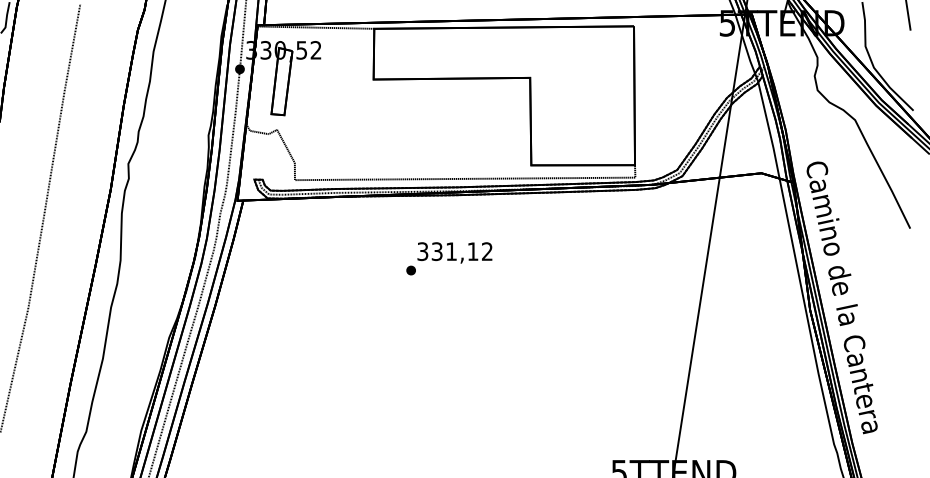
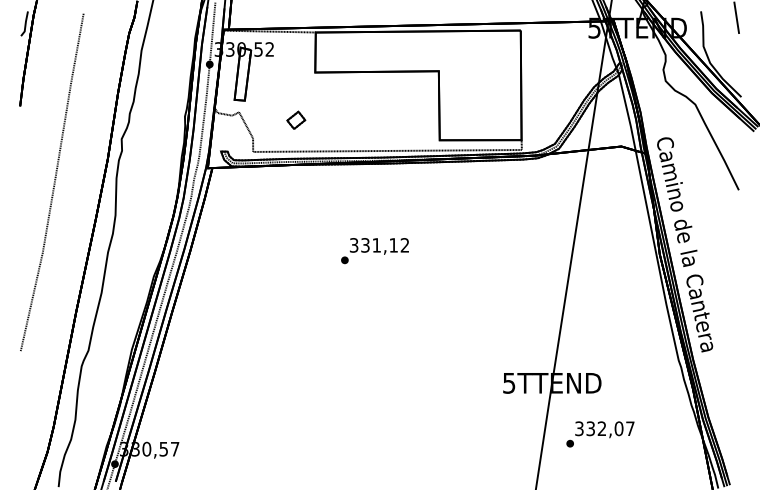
part: (349, 139) -> (296, 119), added
text: (448, 259) -> (374, 251), moved

